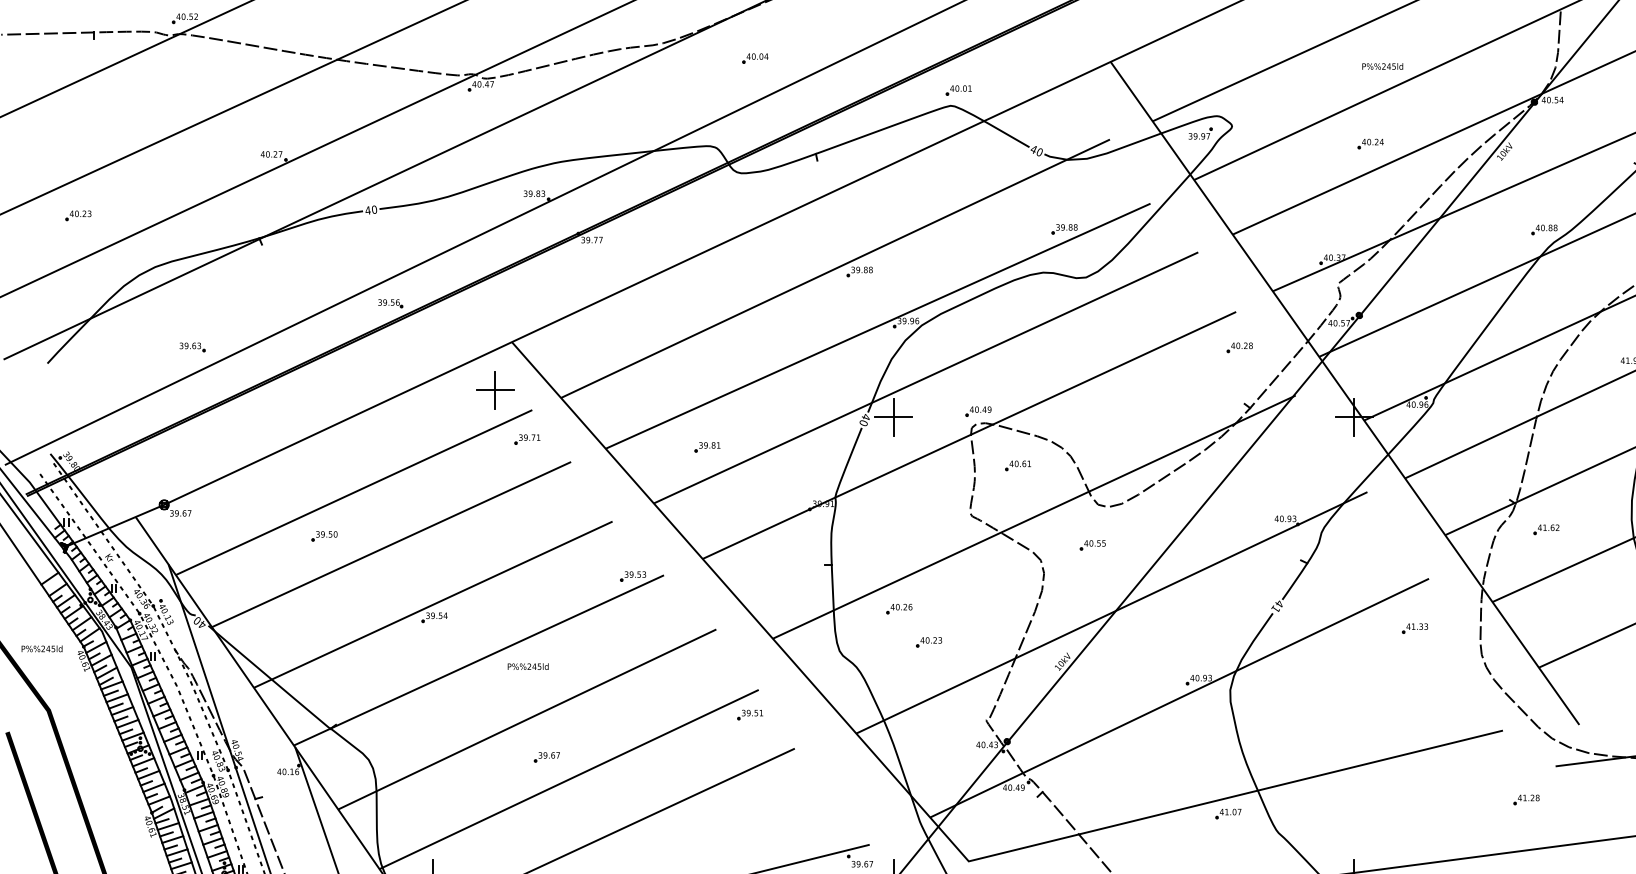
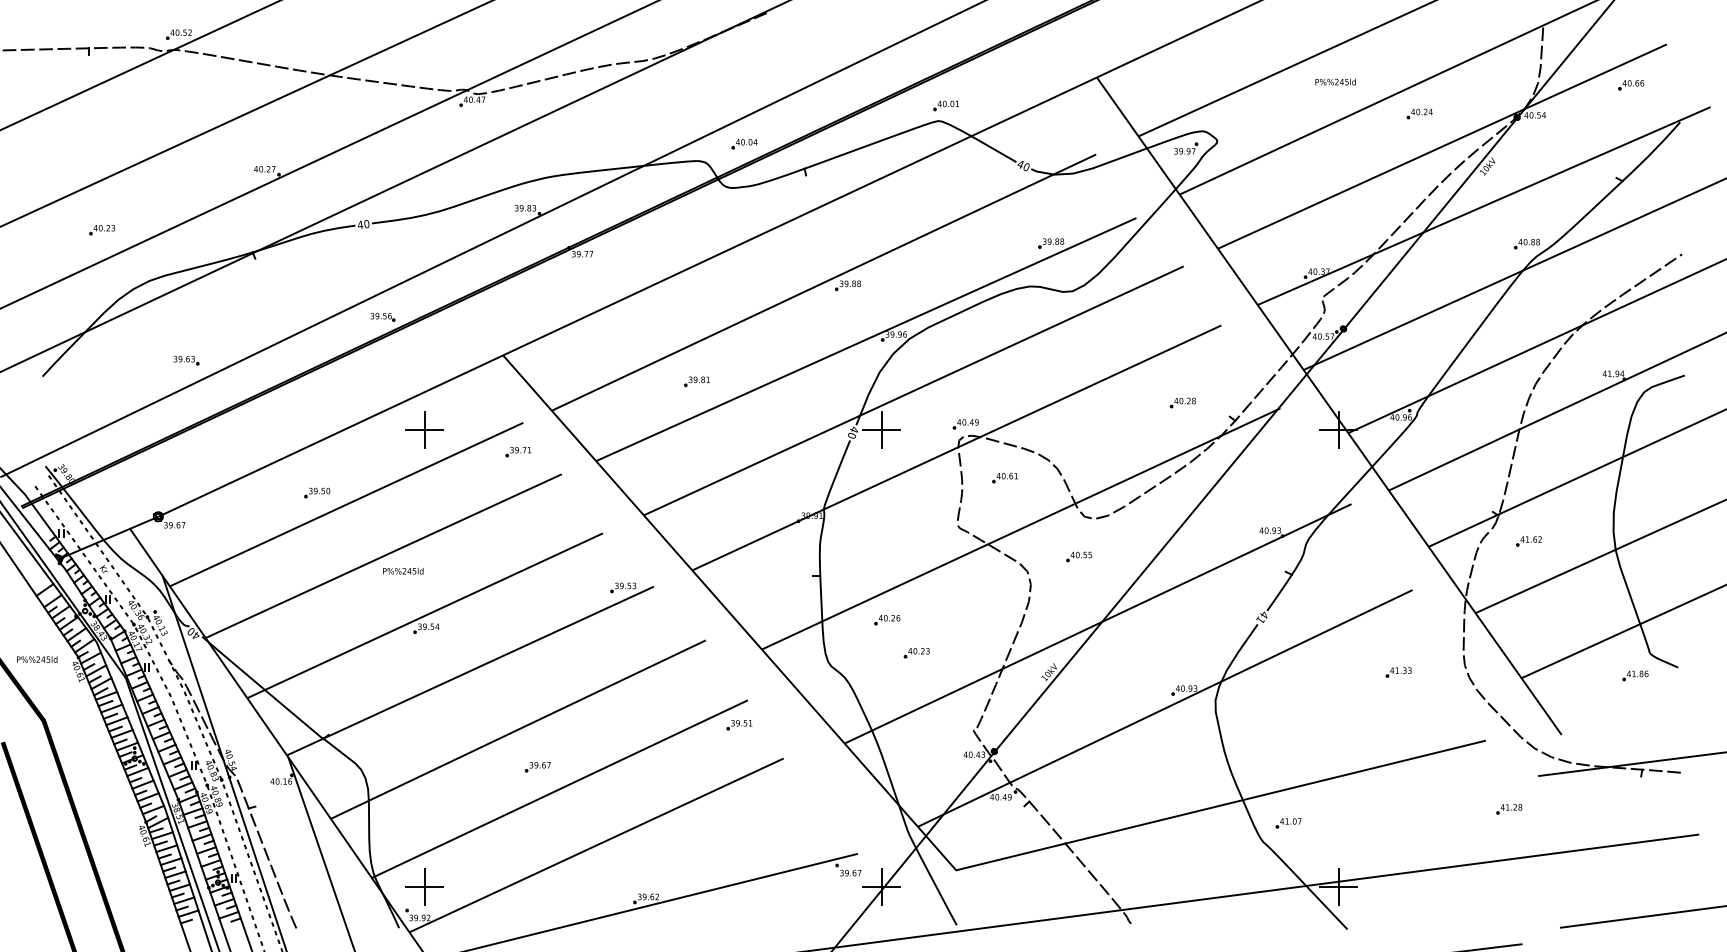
part: (755, 58) -> (744, 144), moved
text: (1382, 65) -> (1335, 81), moved
part: (1370, 143) -> (1419, 113), moved
part: (78, 216) -> (102, 230), moved
part: (1239, 347) -> (1182, 402), moved
part: (495, 389) -> (424, 429), moved
part: (706, 447) -> (696, 381), moved
part: (324, 535) -> (317, 492), moved
part: (1414, 628) -> (1398, 672), moved
text: (528, 666) -> (403, 571), moved
part: (1228, 814) -> (1288, 823), moved

